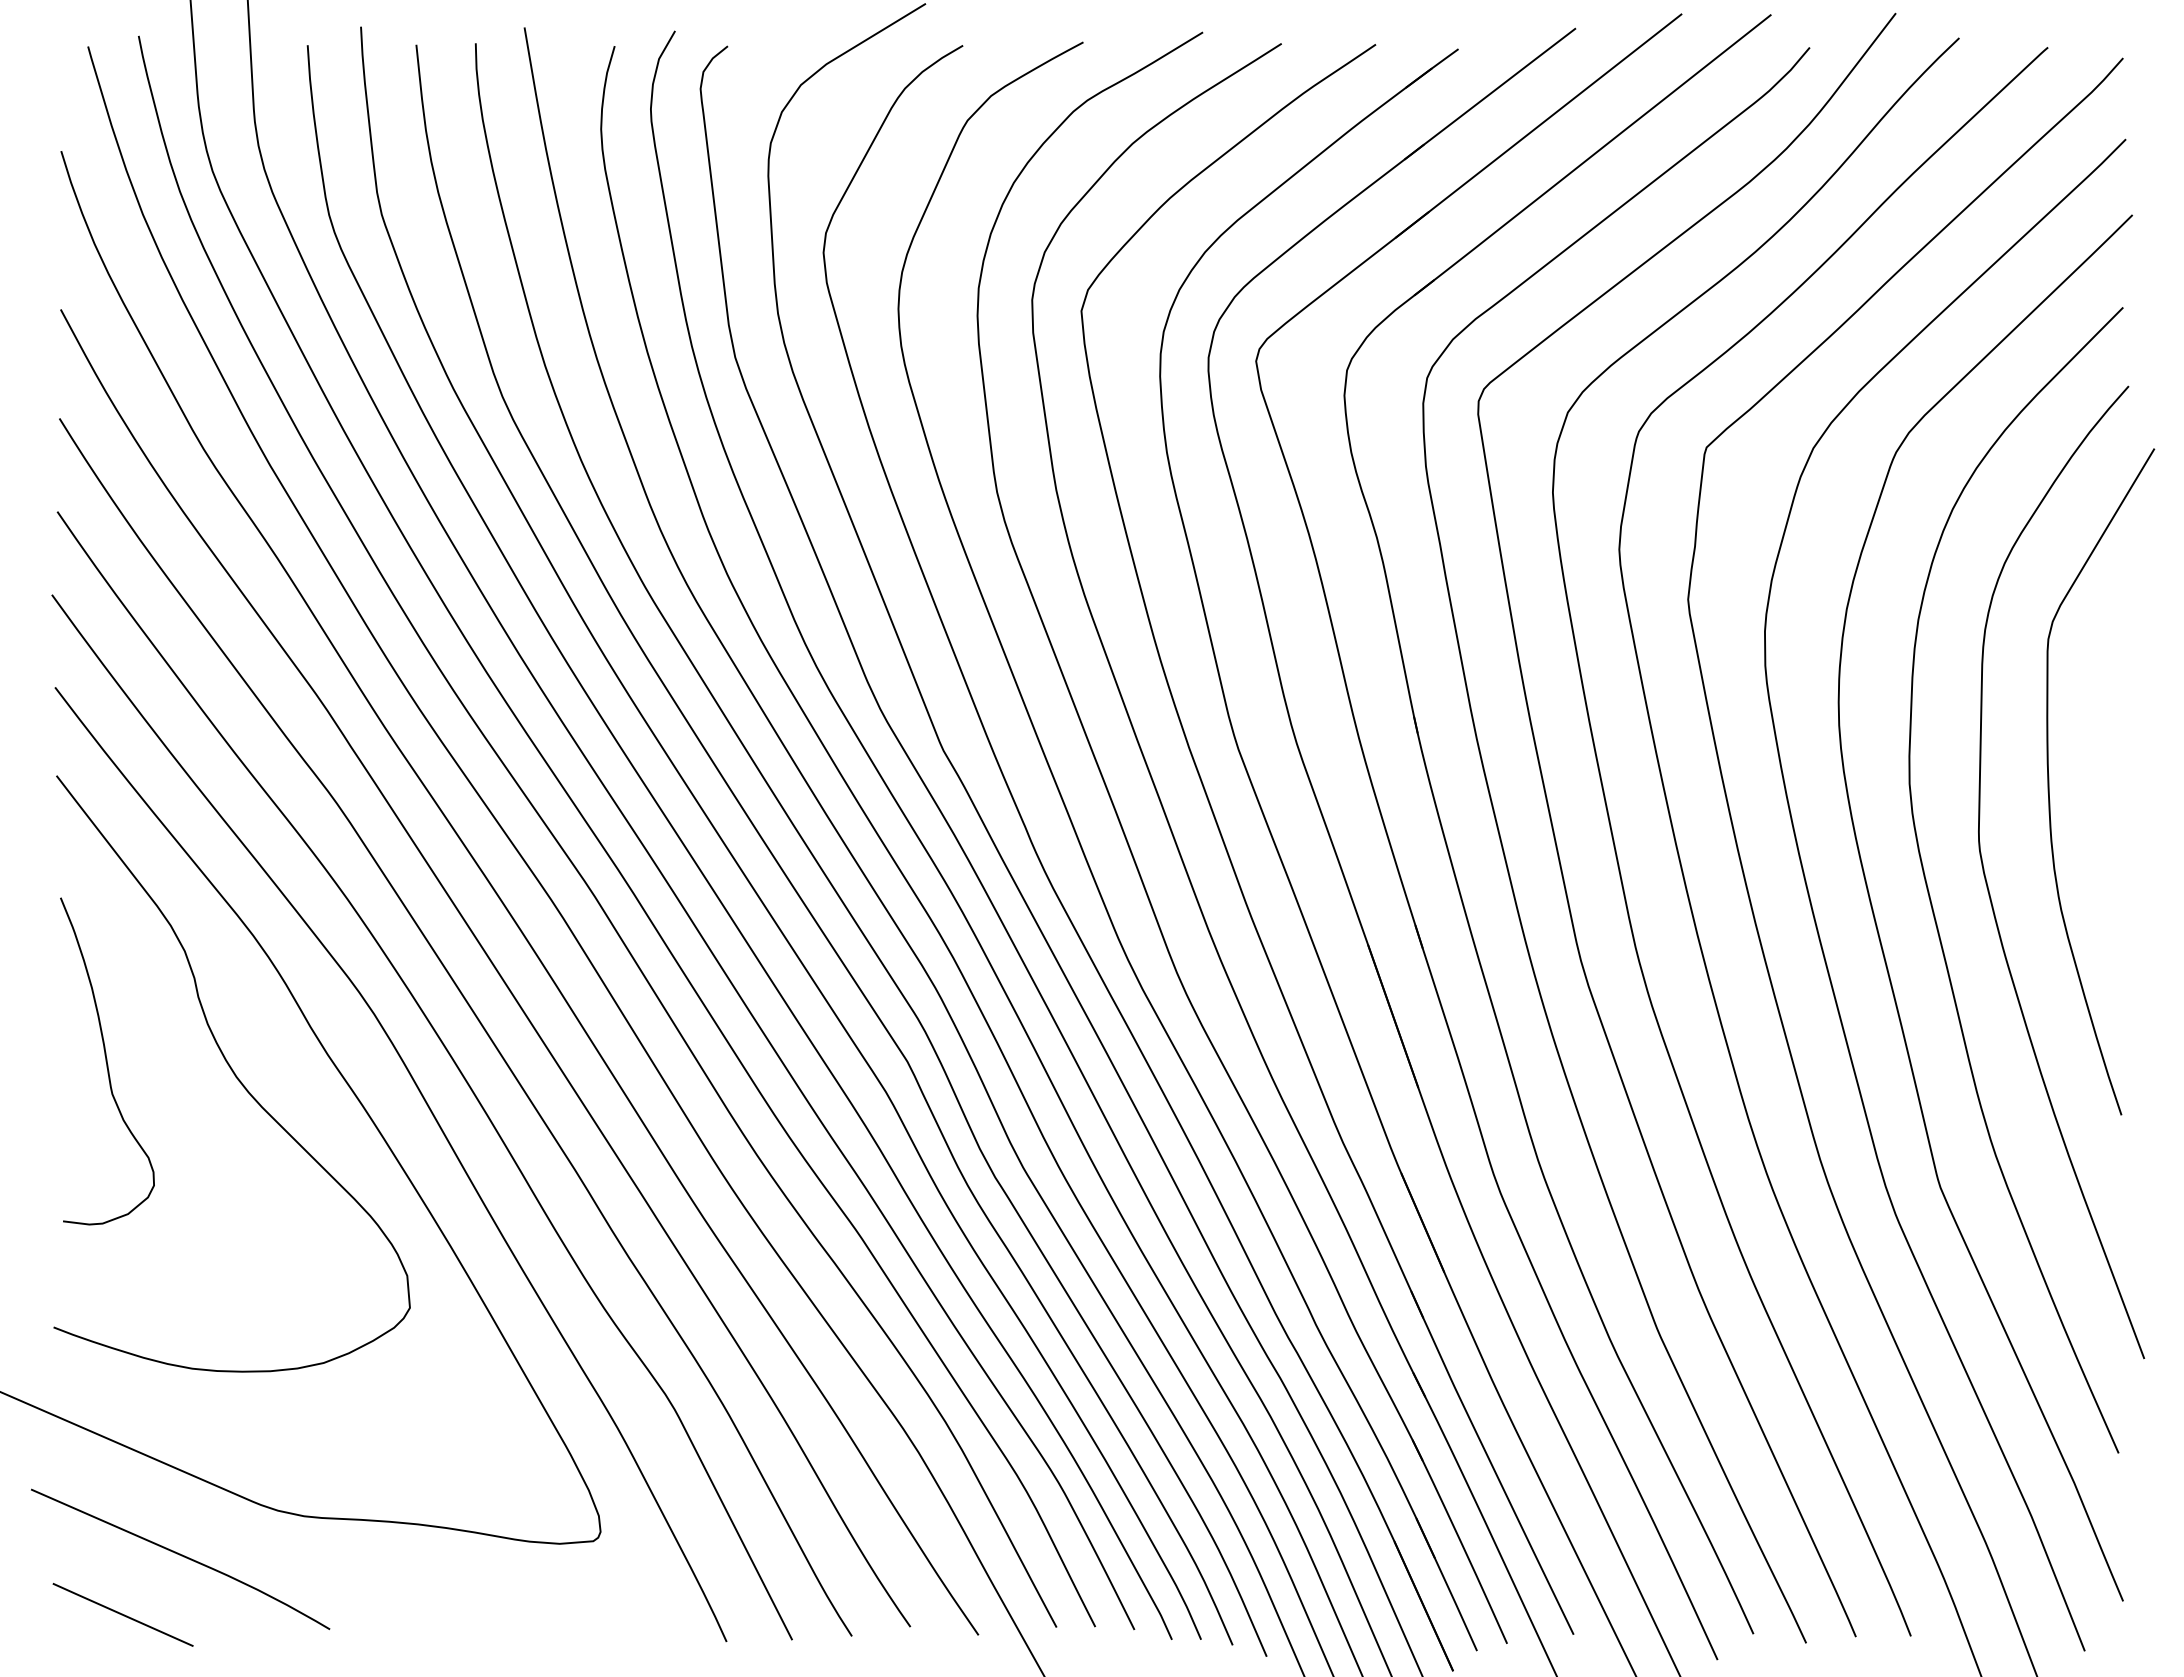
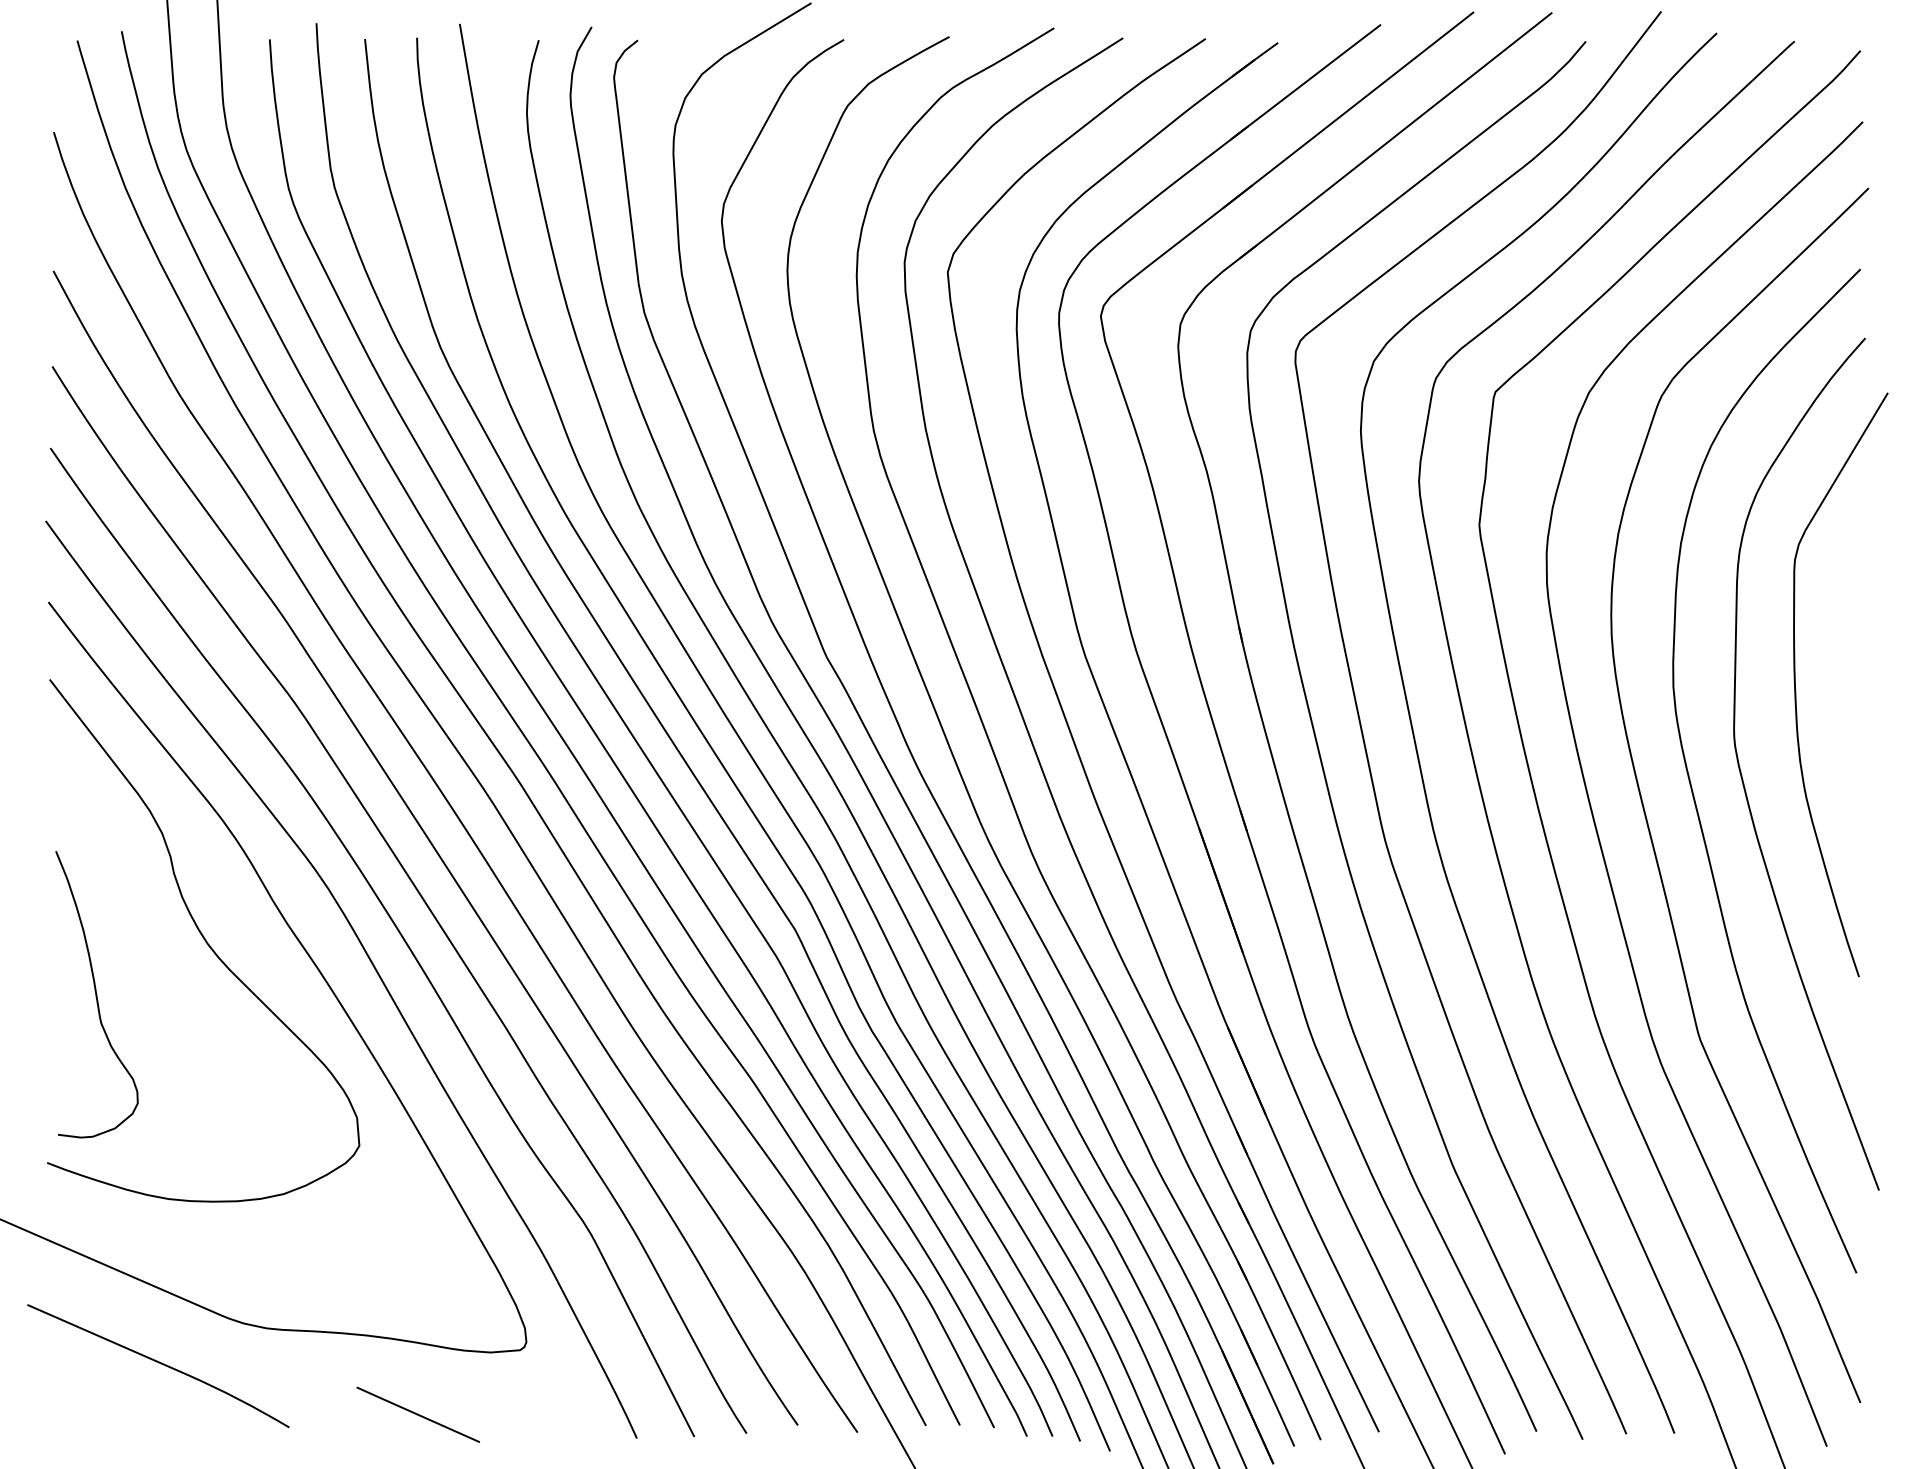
curve: (107, 1061) -> (97, 994), moved
line: (122, 1614) -> (417, 1414), moved

